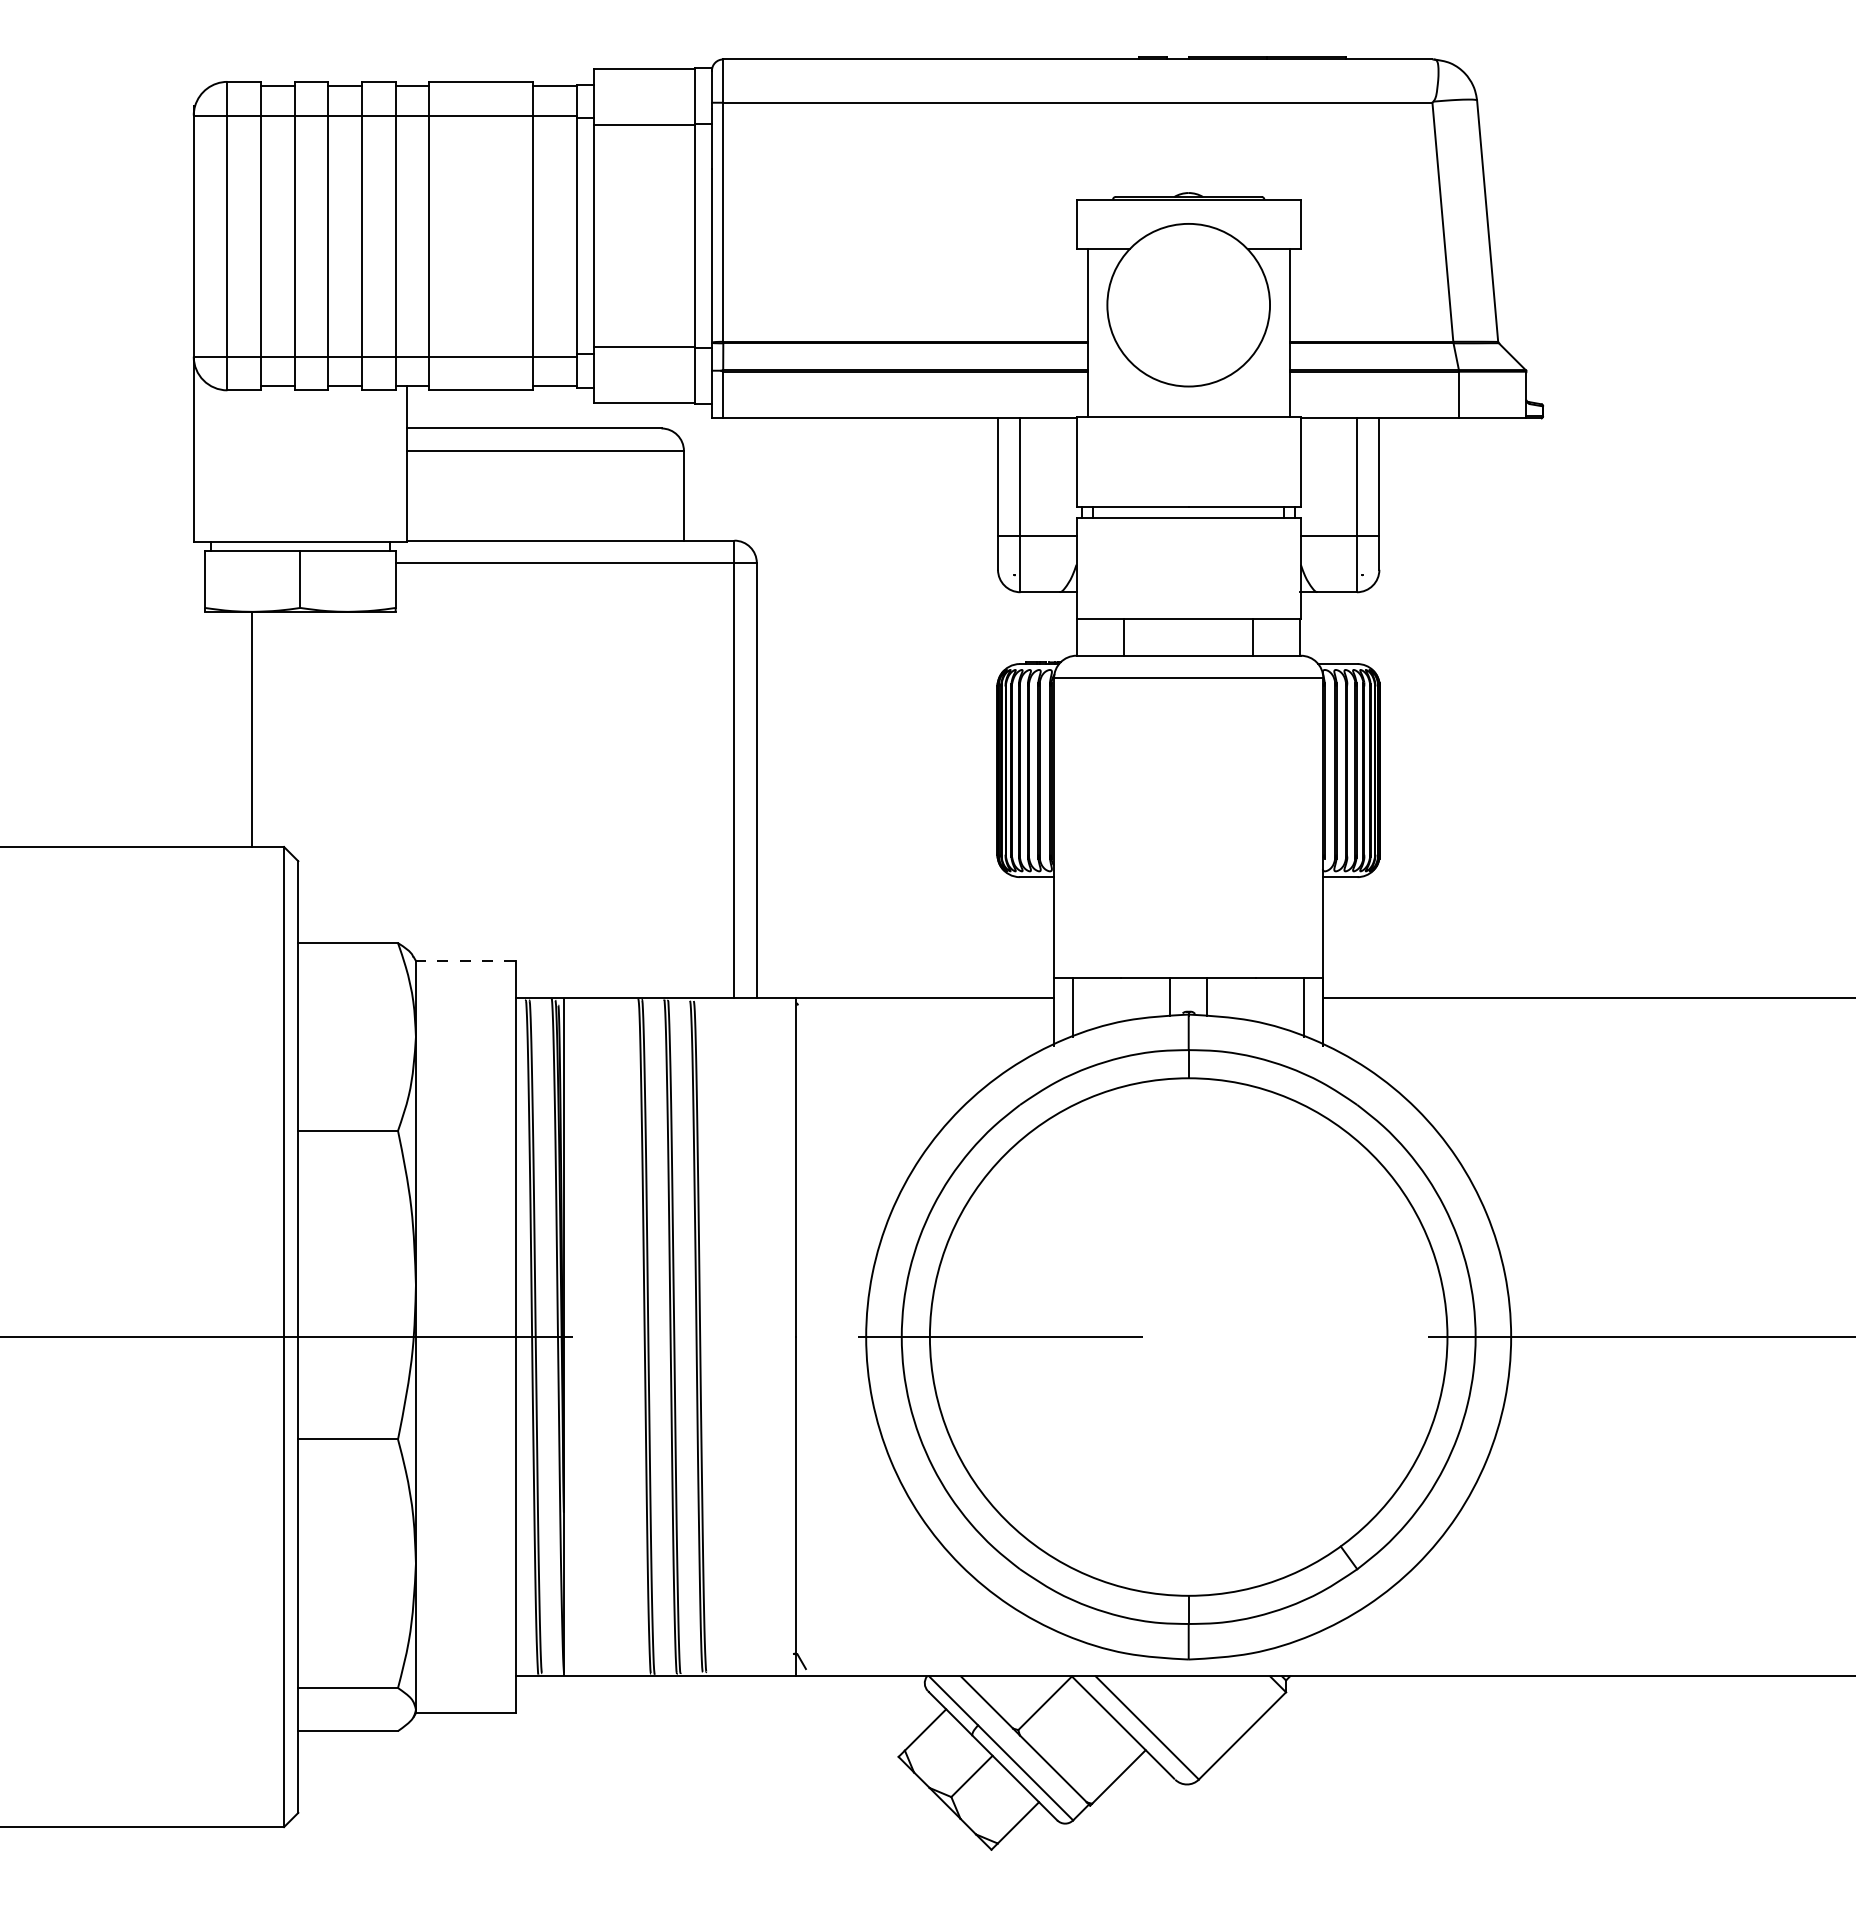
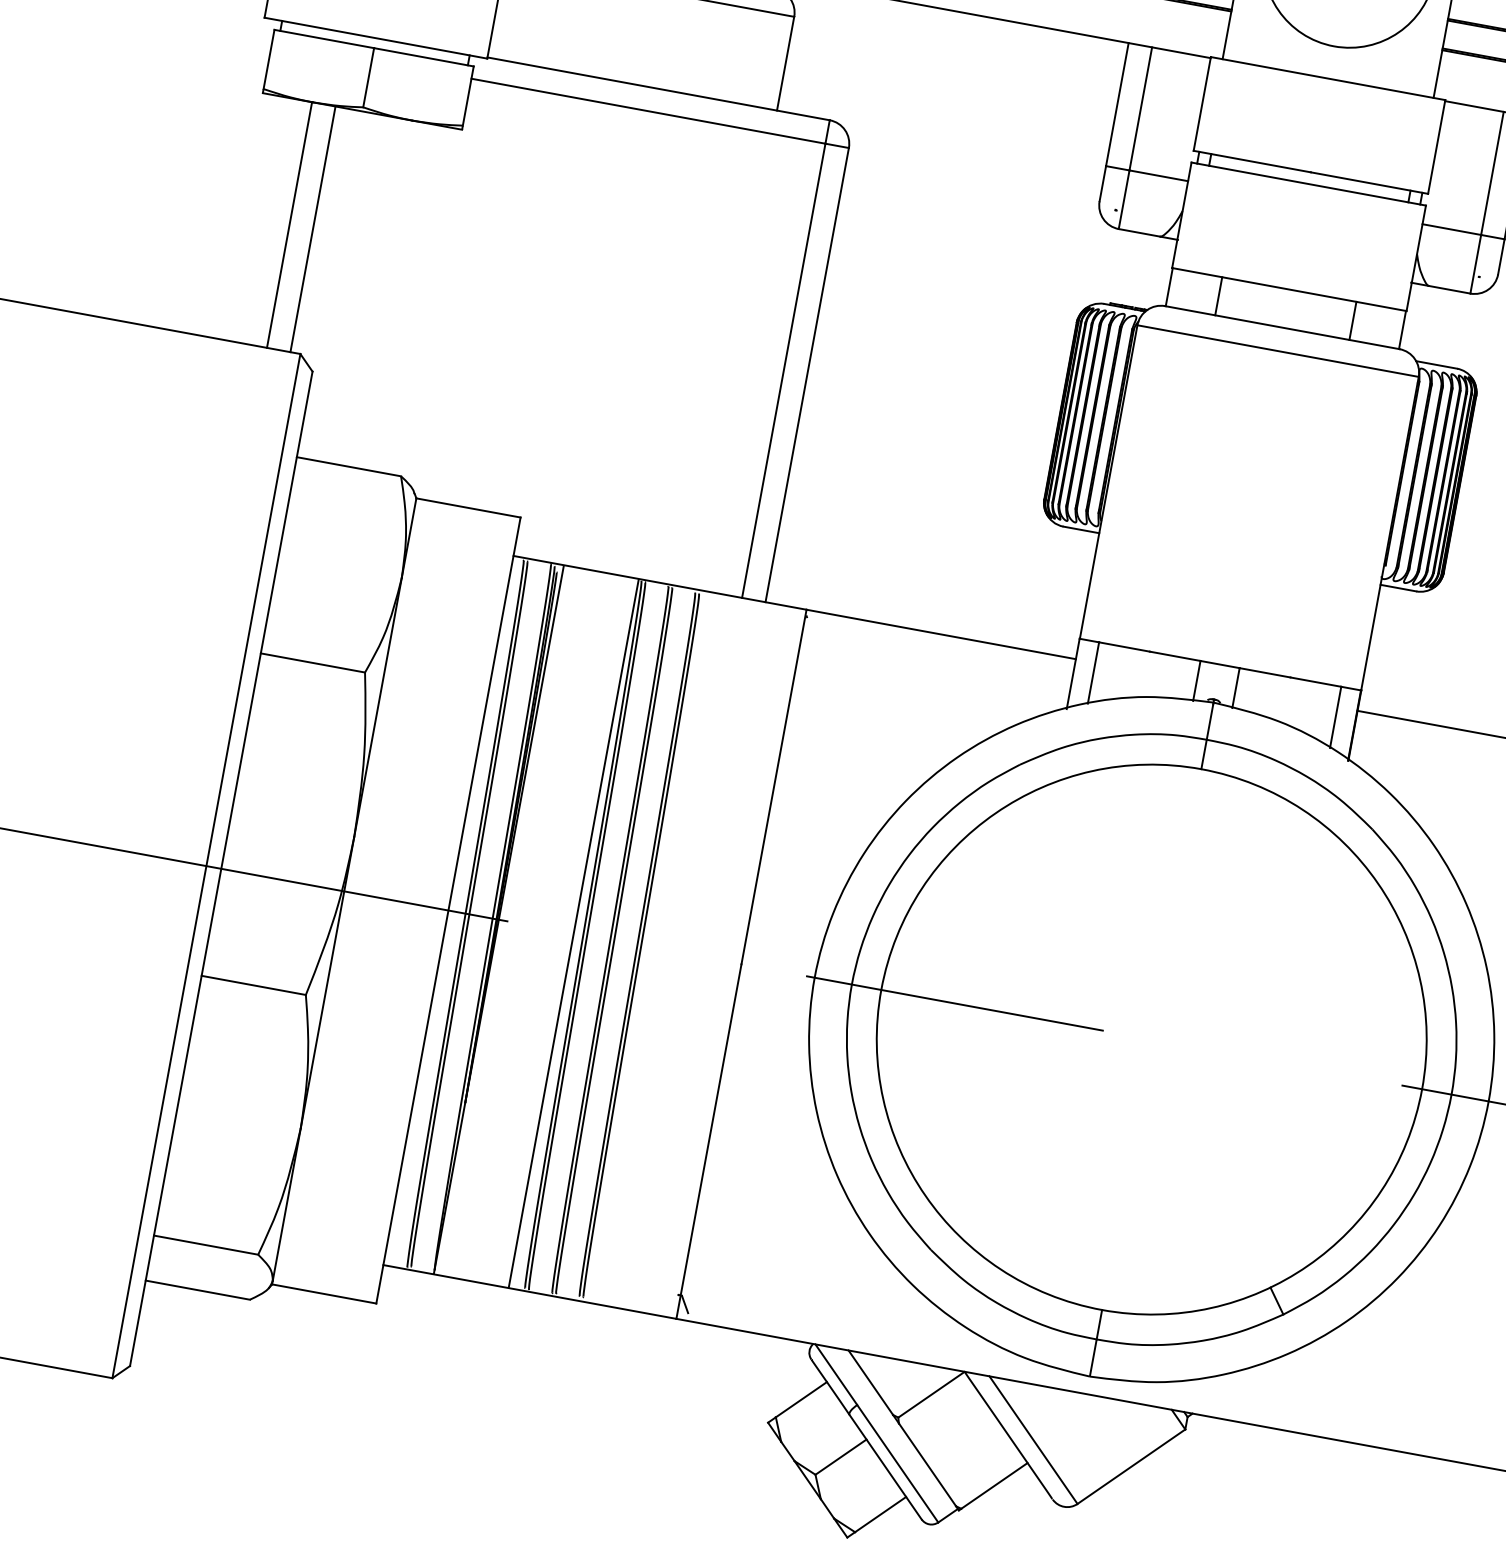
line: (274, 728) -> (313, 228), added
line: (465, 960) -> (468, 507), dashed -> solid
line: (635, 1336) -> (573, 932), added

